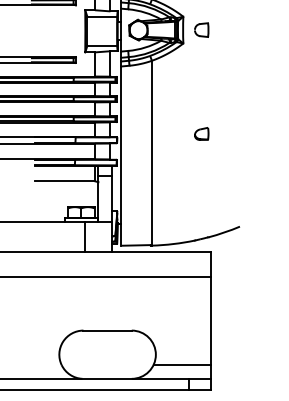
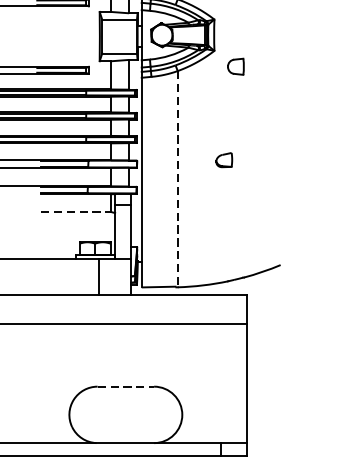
part: (201, 29) -> (235, 66), moved
part: (201, 133) -> (223, 159), moved
line: (151, 153) -> (177, 179), solid -> dashed
line: (64, 181) -> (75, 212), solid -> dashed
line: (108, 330) -> (126, 386), solid -> dashed
line: (182, 365) -> (213, 427), removed

